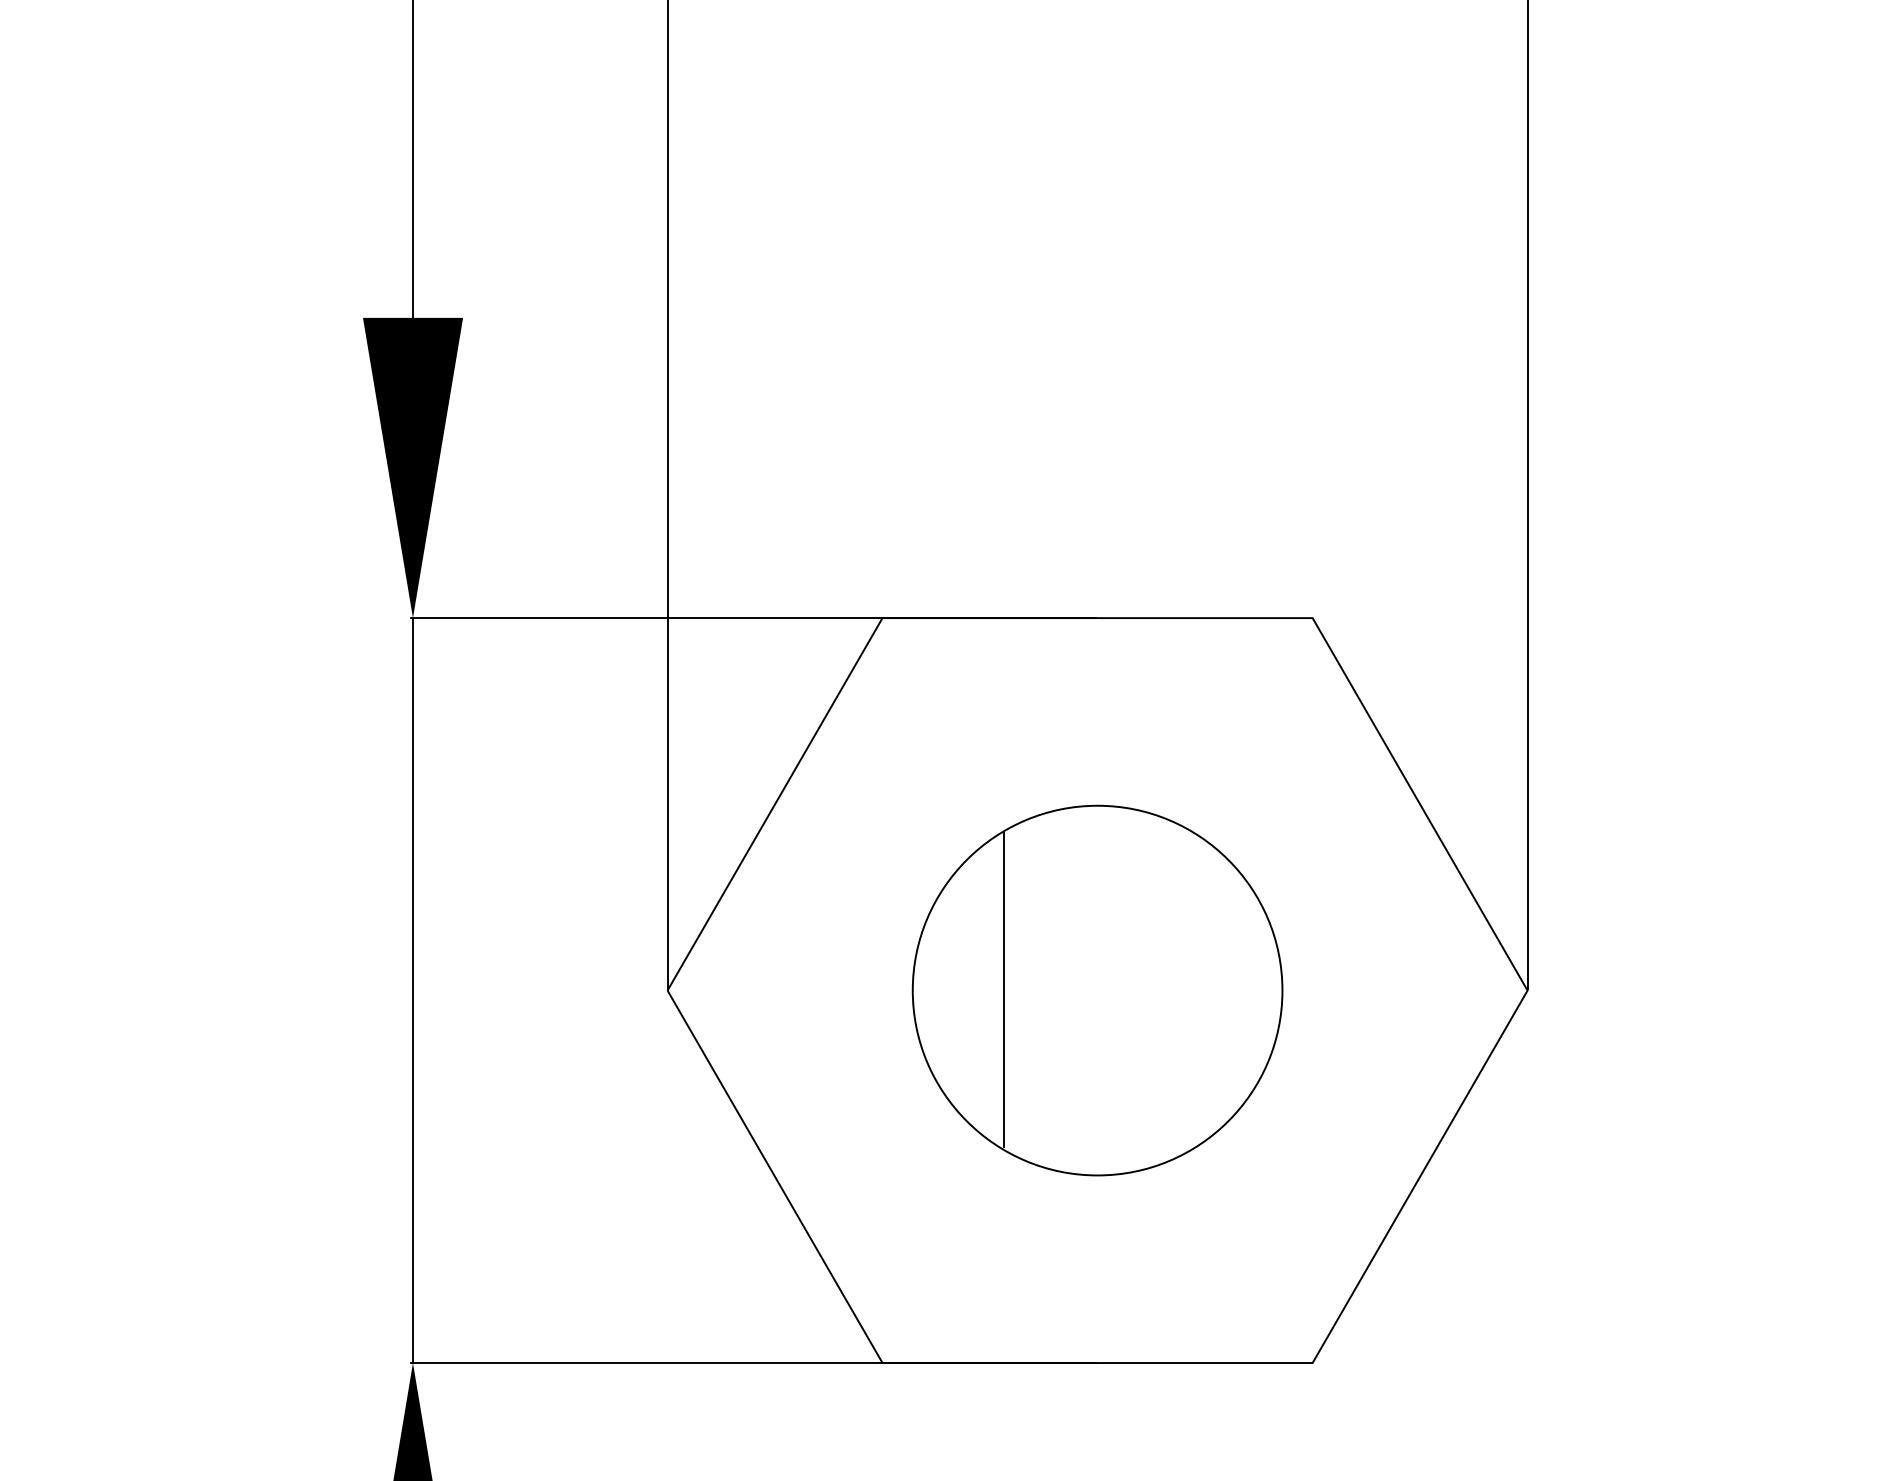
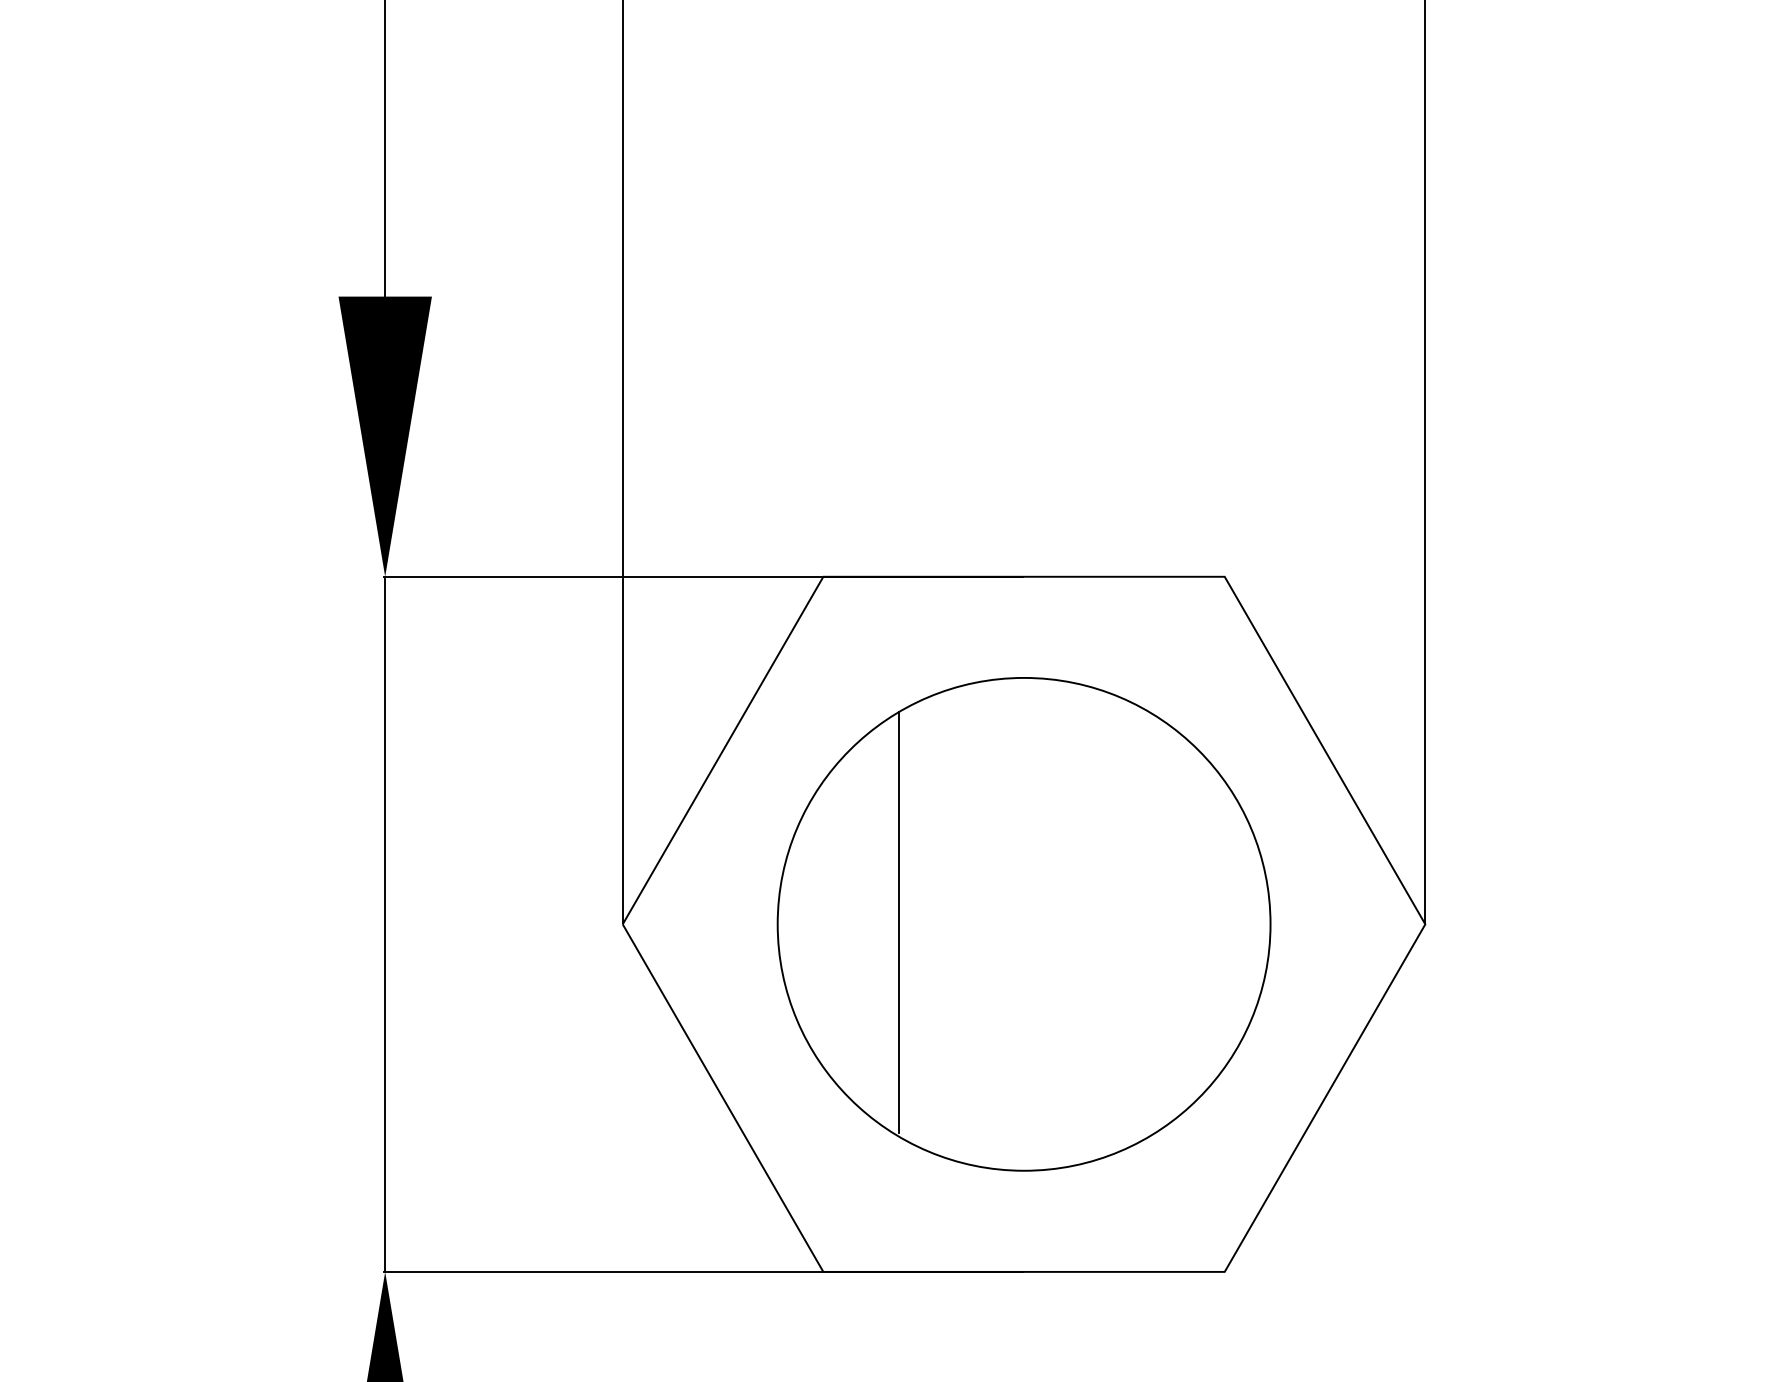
part: (1096, 990) -> (1023, 924), size x1.43

